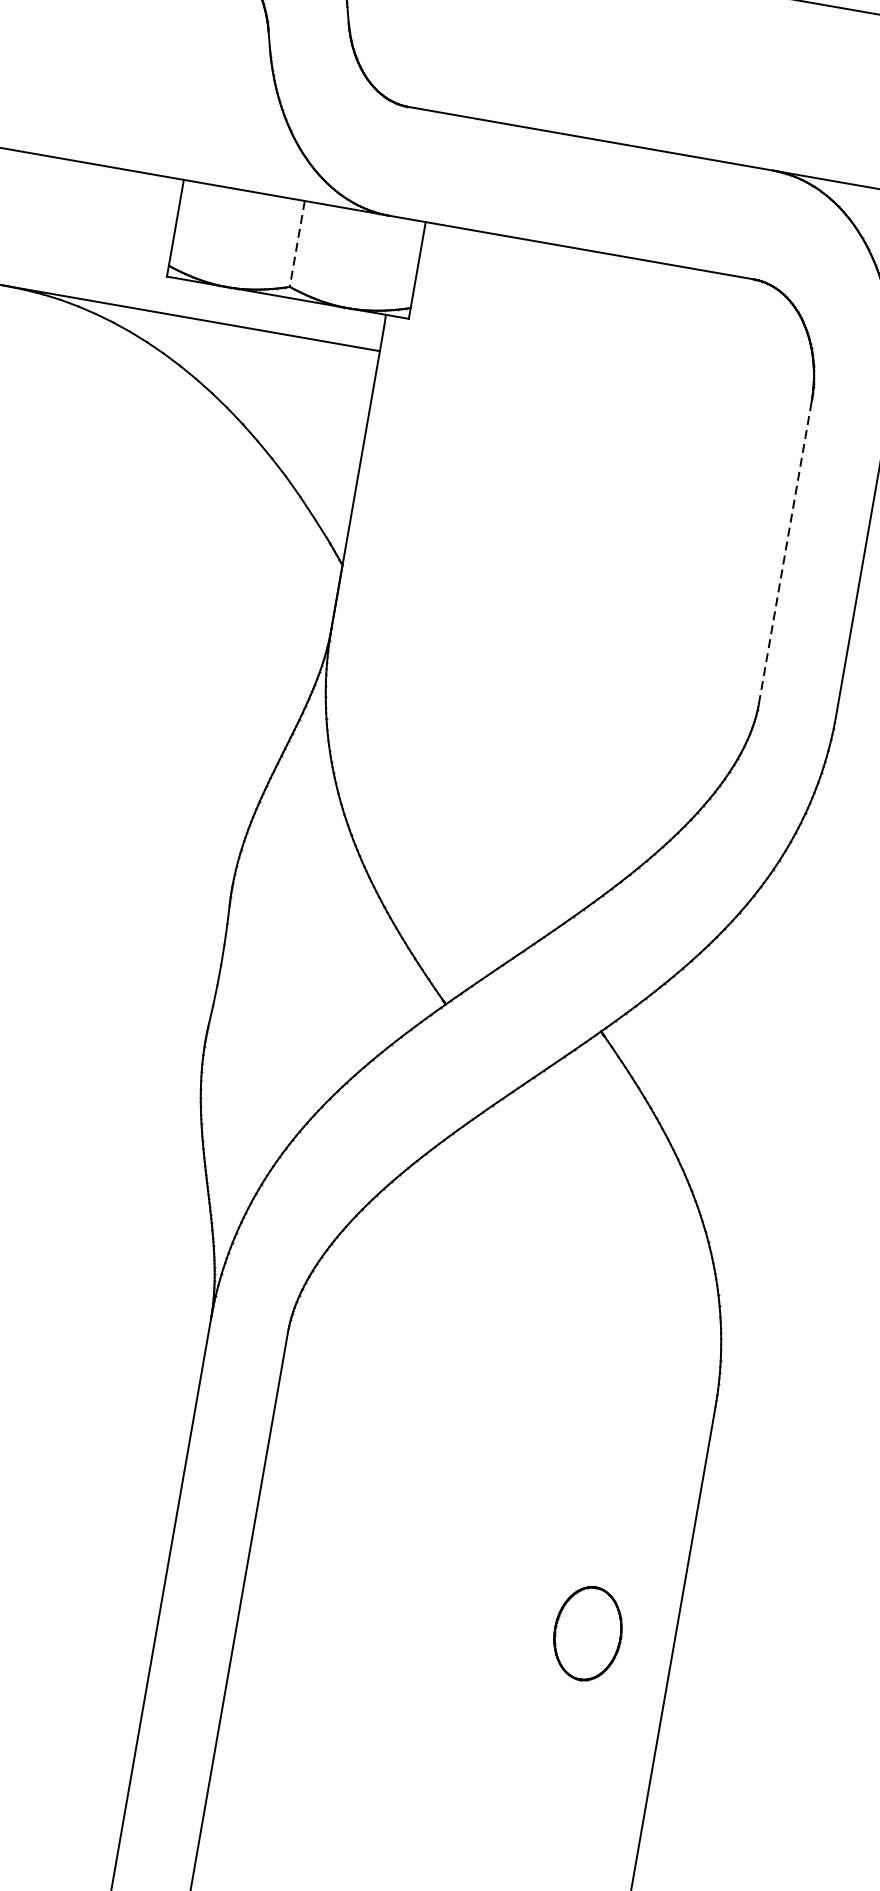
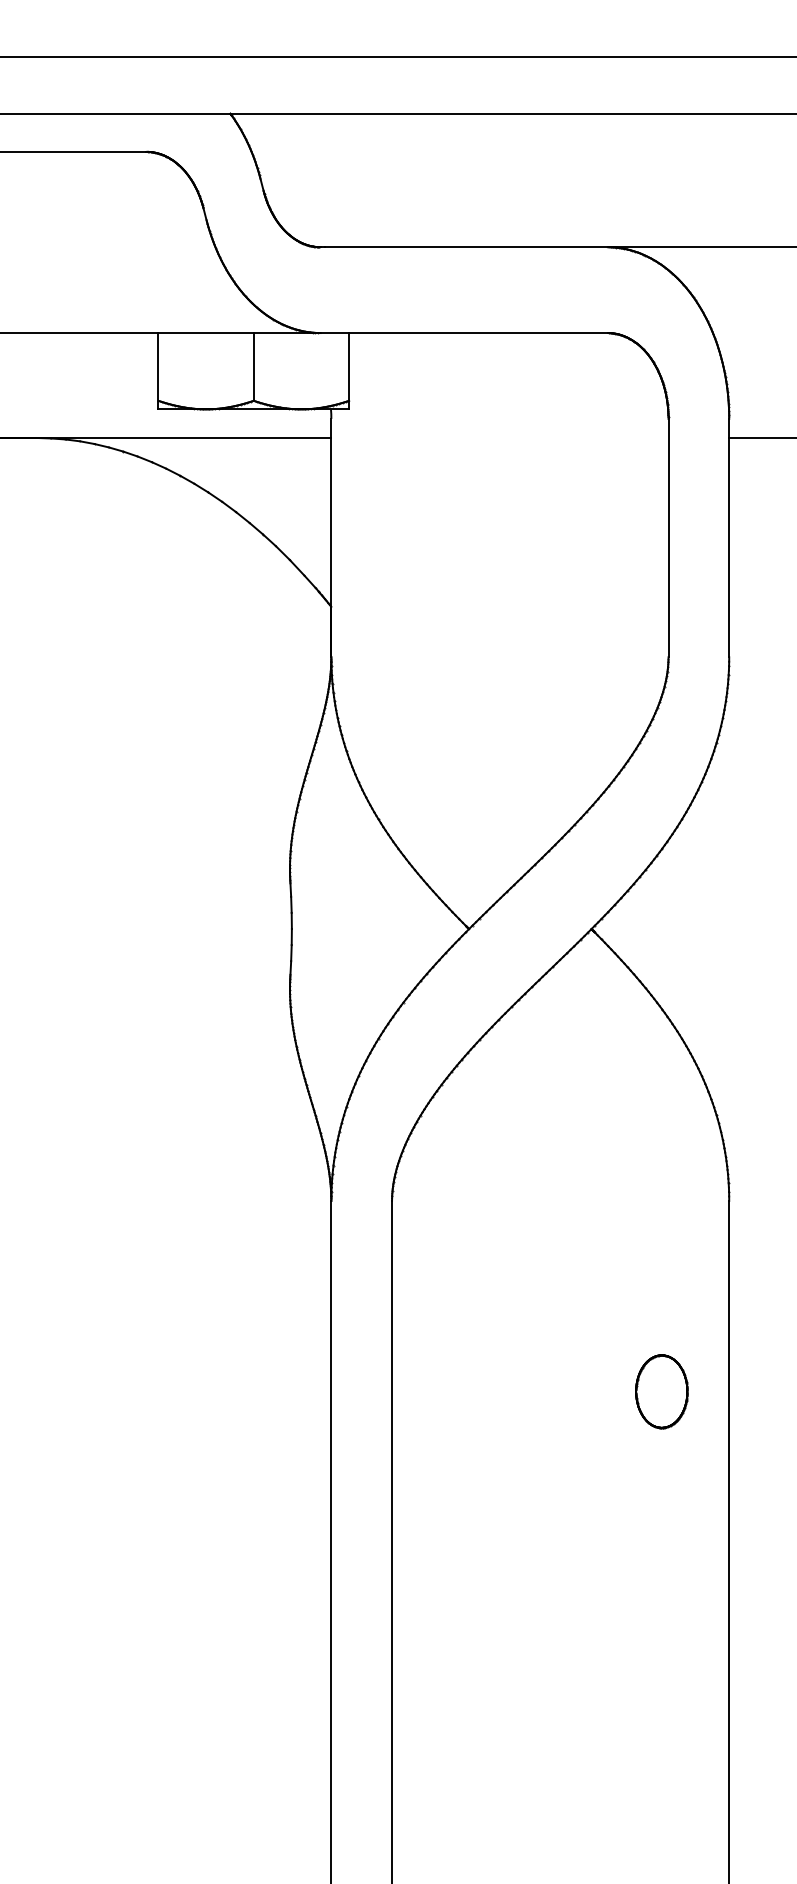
line: (297, 243) -> (253, 366), dashed -> solid
line: (785, 551) -> (668, 537), dashed -> solid

